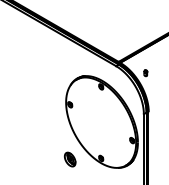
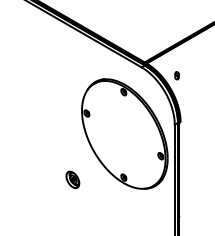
part: (69, 159) -> (72, 179), moved

